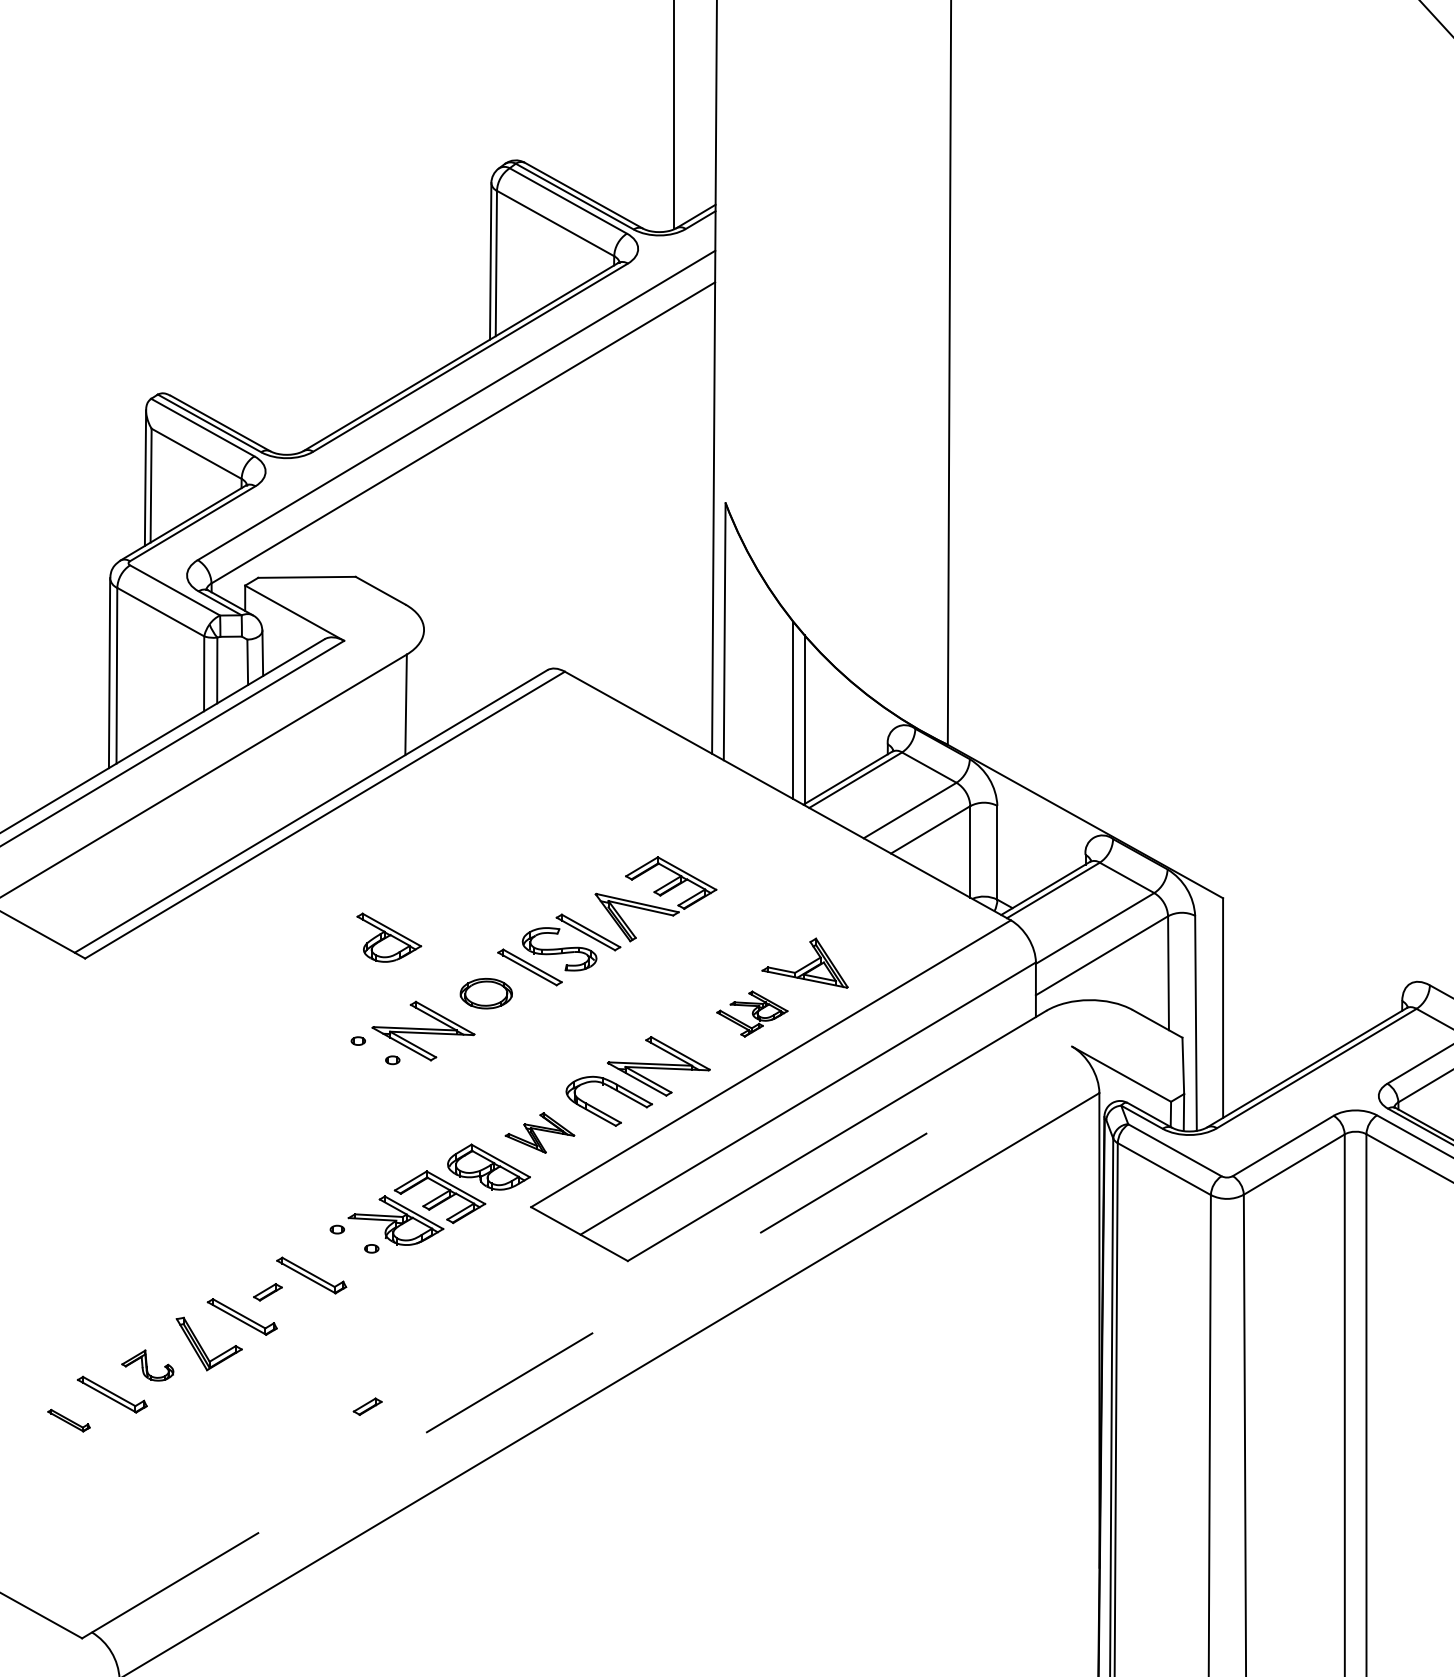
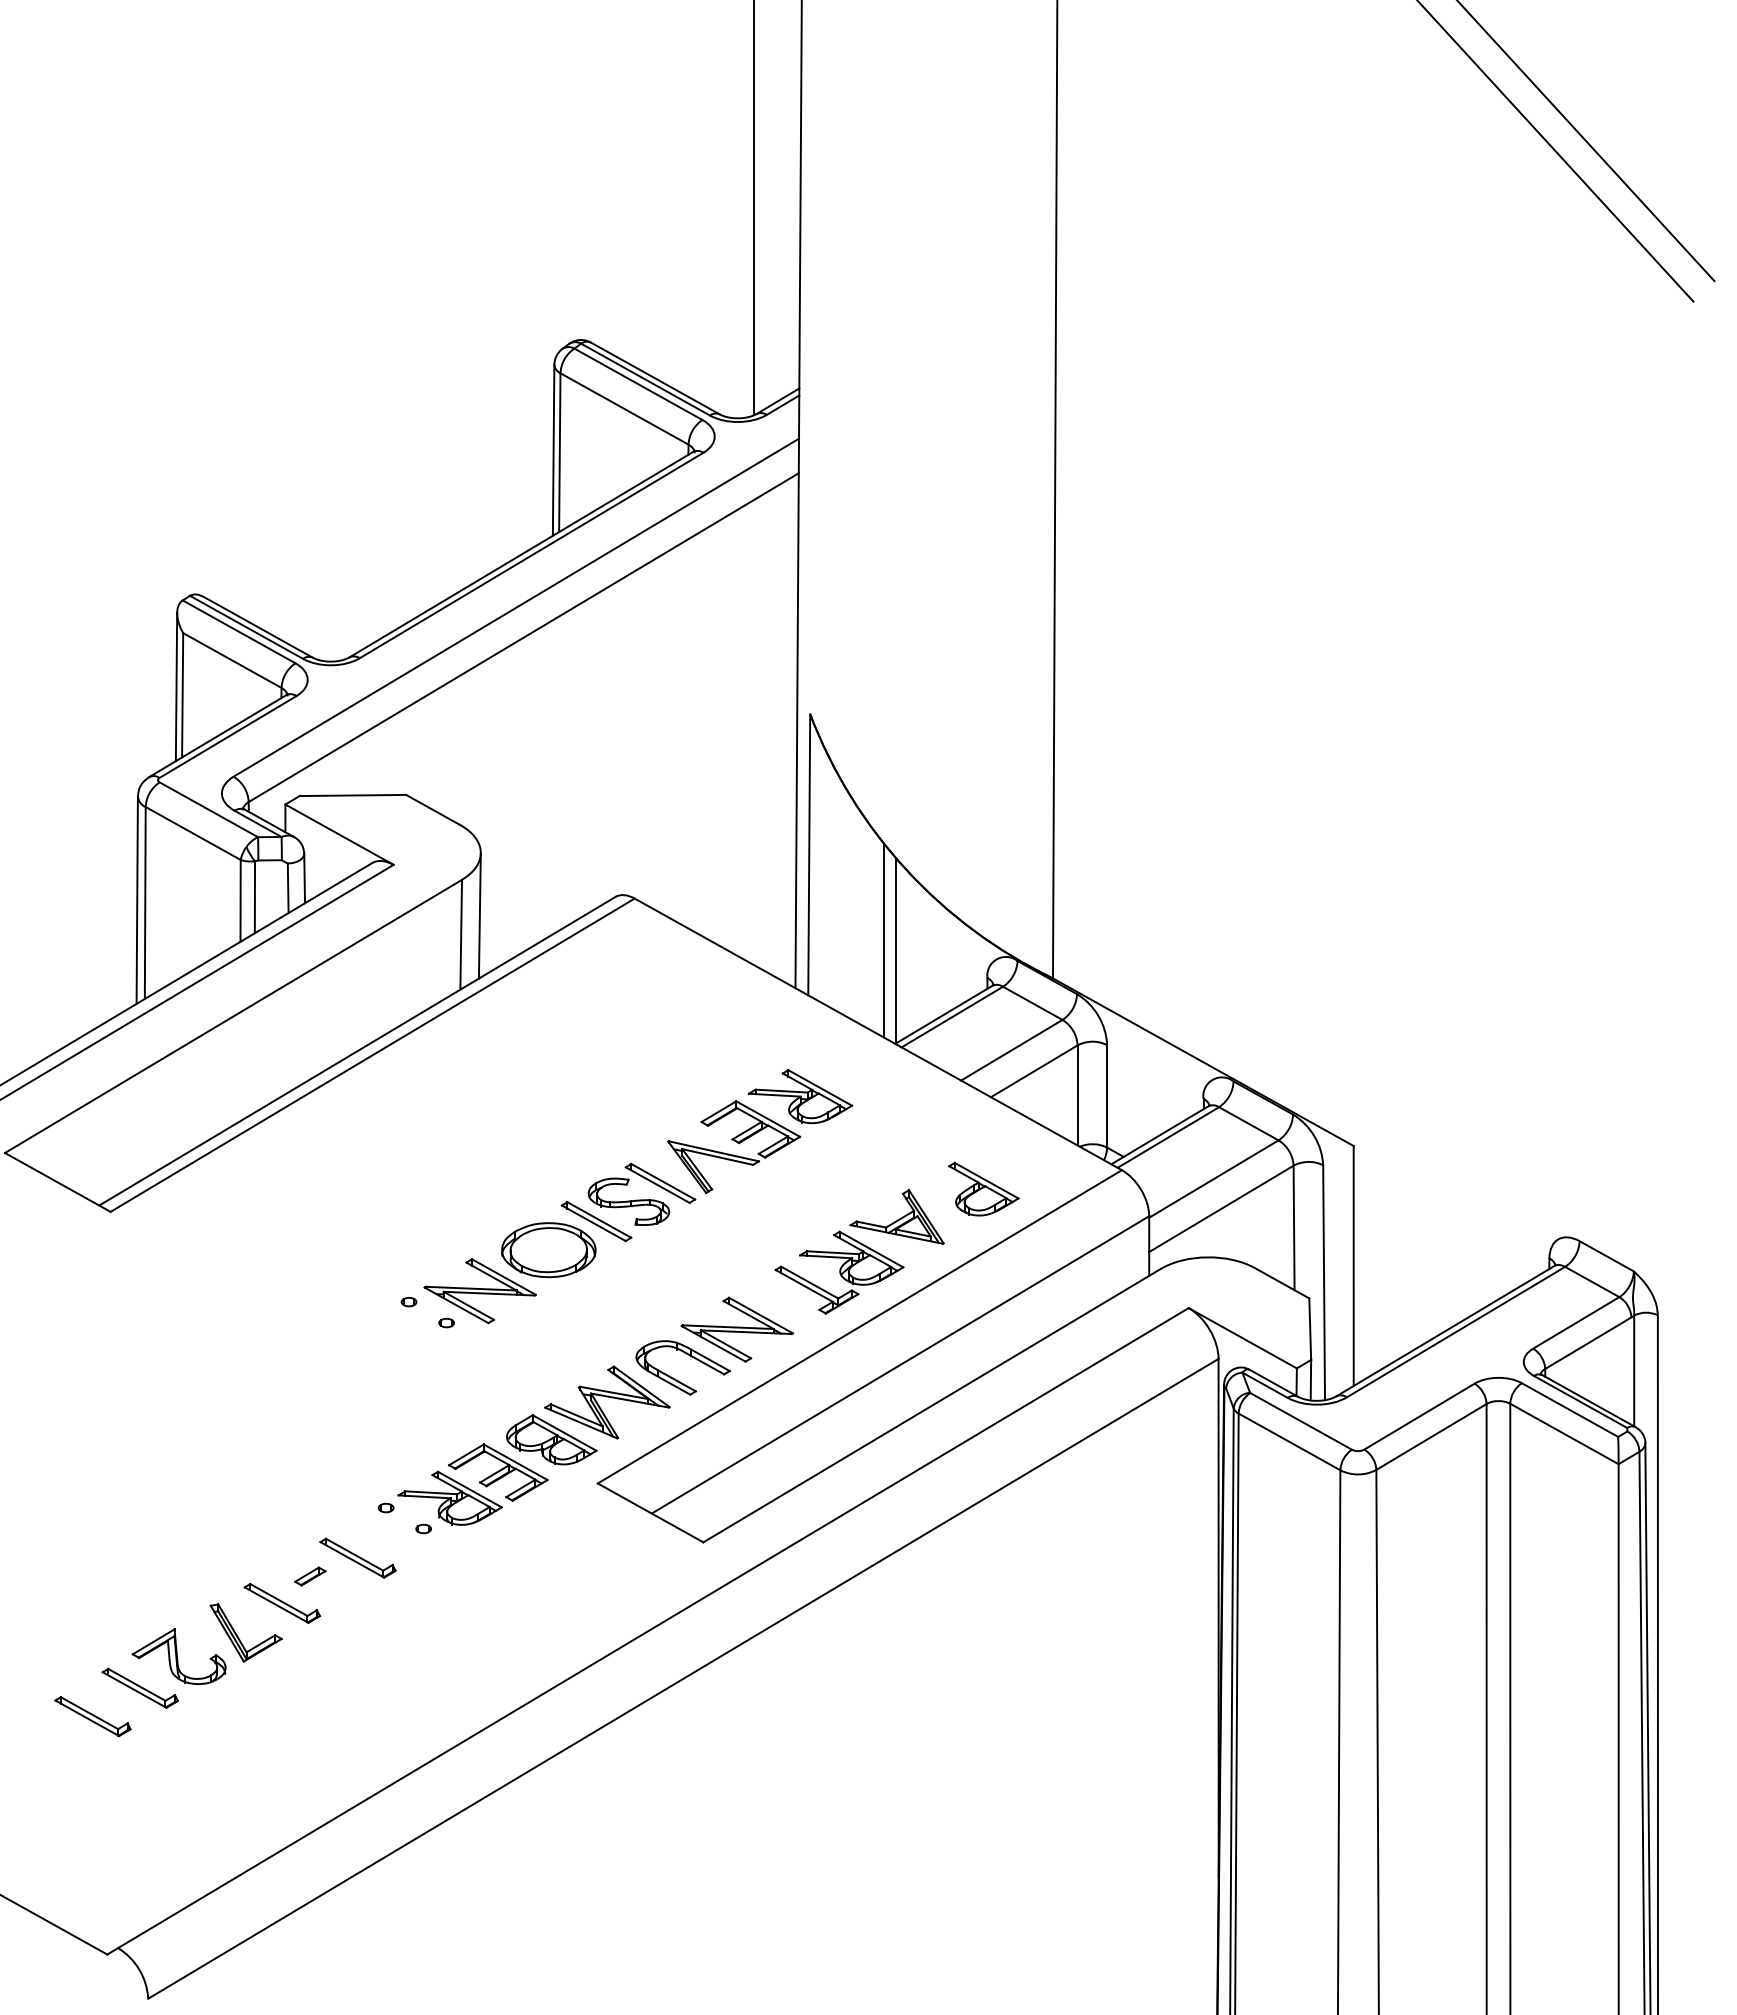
line: (422, 687) -> (479, 915), added
part: (716, 852) -> (800, 1096), added
part: (388, 937) -> (983, 1188), moved
part: (486, 993) -> (548, 1250), size x1.67
part: (752, 1014) -> (839, 1272), size x1.67
part: (540, 1133) -> (607, 1402), size x1.67
line: (582, 1339) -> (653, 1628), dashed -> solid
part: (147, 1365) -> (178, 1656), size x1.67
part: (367, 1406) -> (419, 1701), removed
part: (68, 1420) -> (92, 1716), size x1.67

